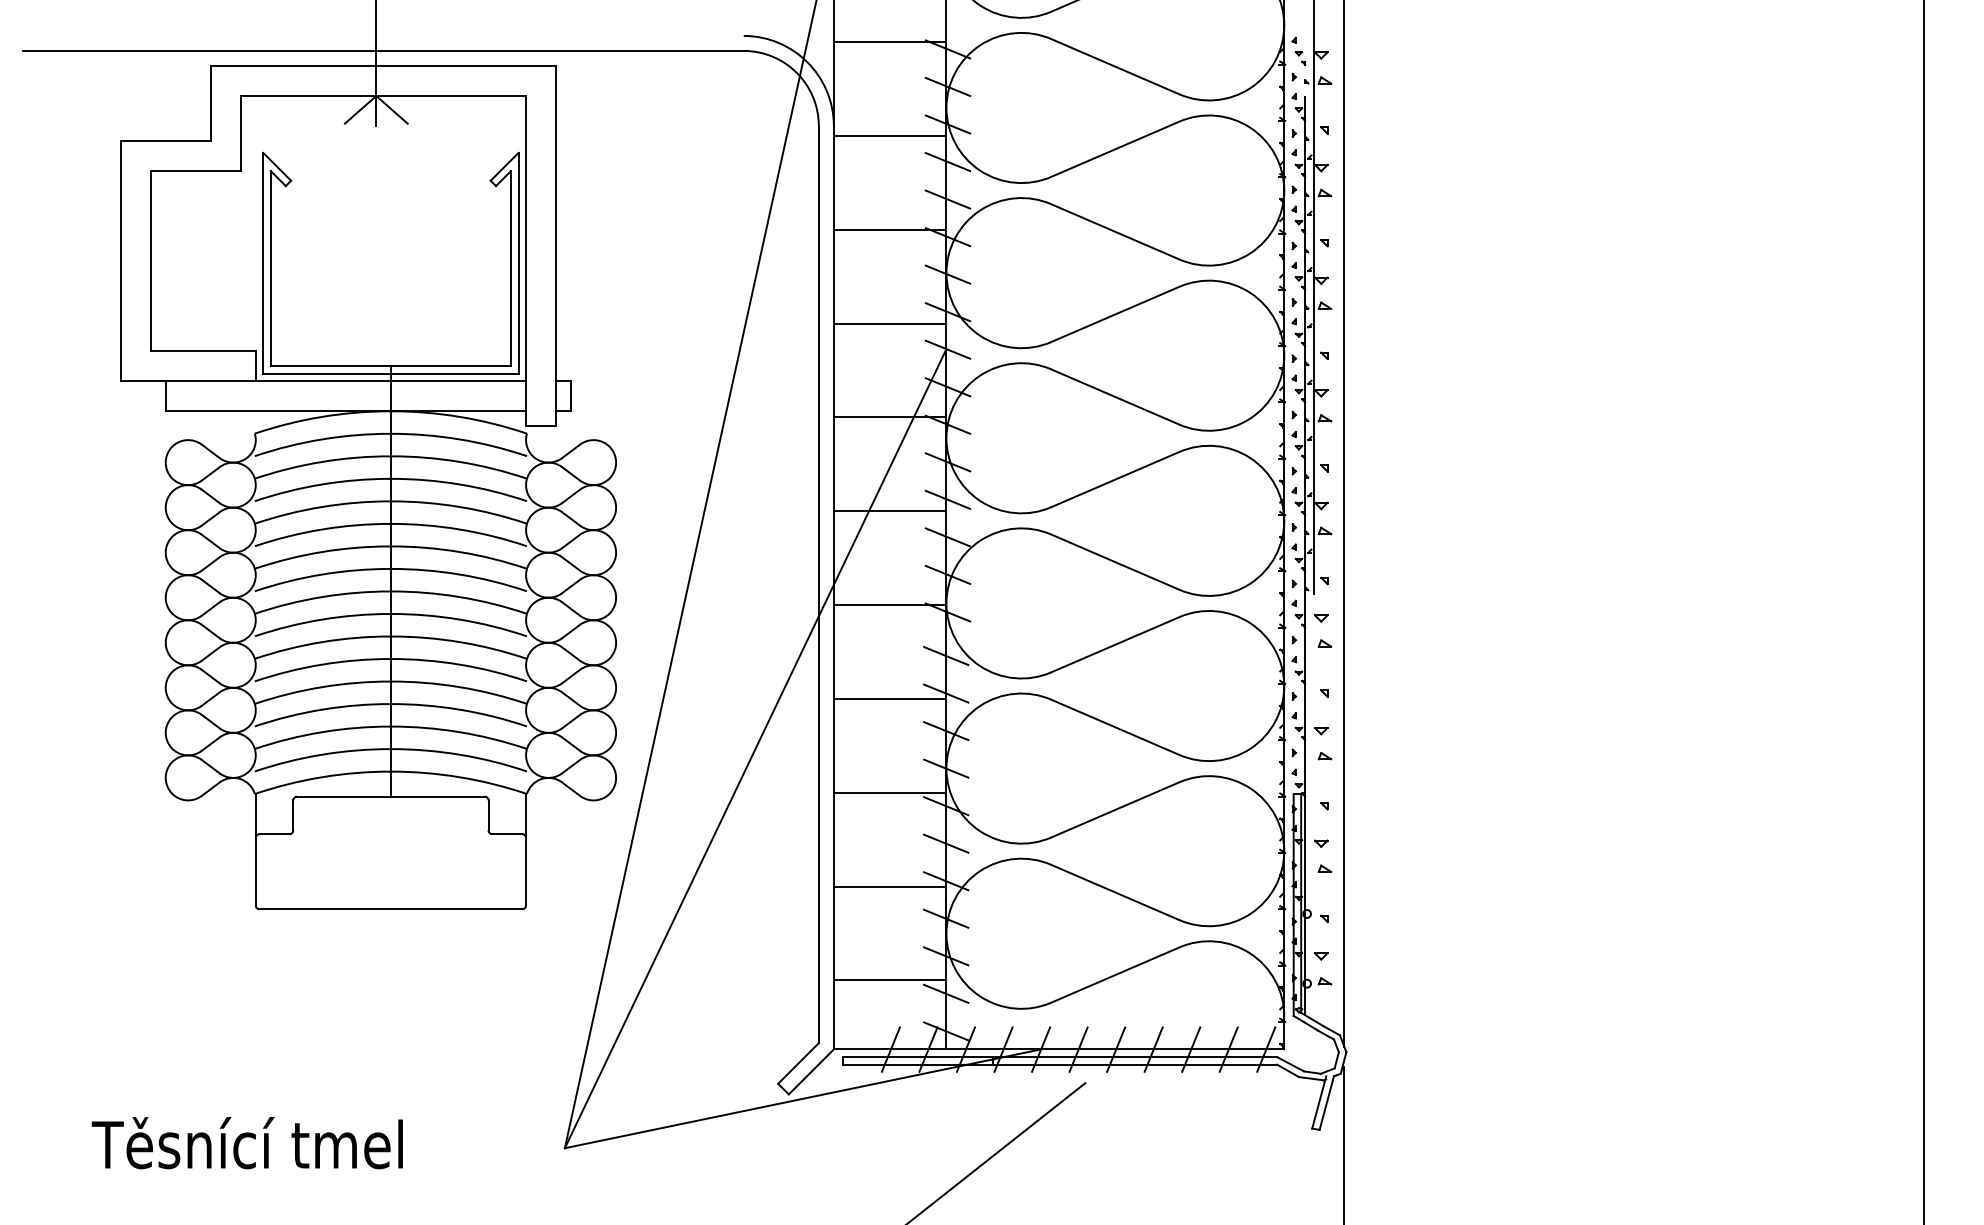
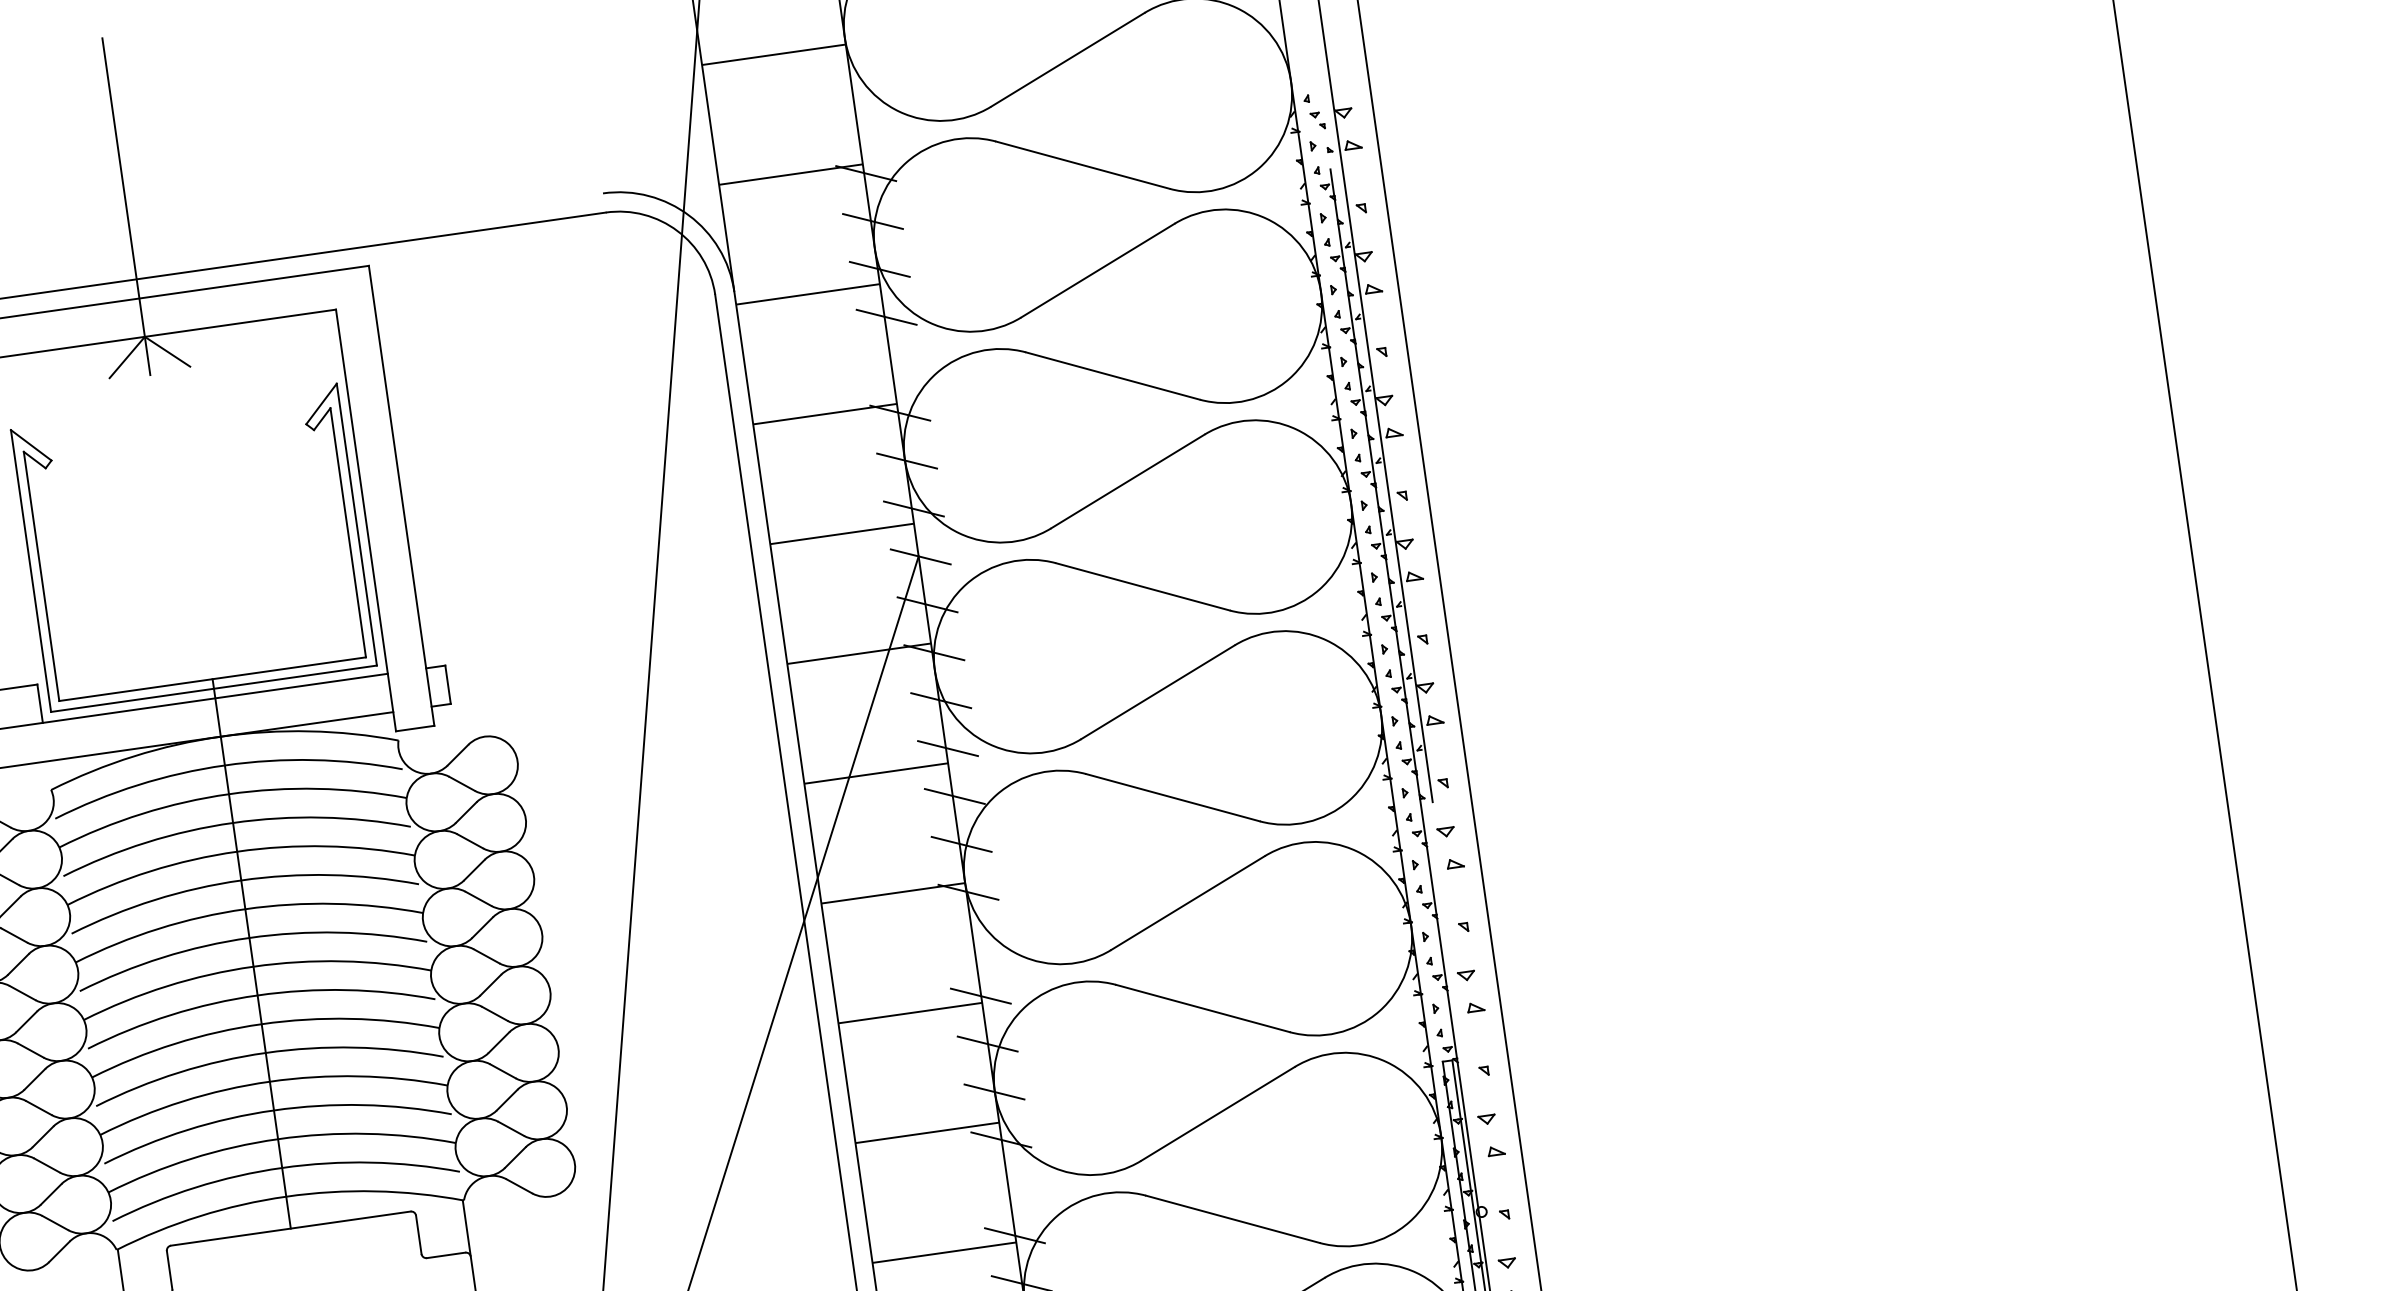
line: (947, 199) -> (892, 365), removed
line: (945, 656) -> (973, 948), removed
line: (945, 843) -> (1007, 1187), removed

